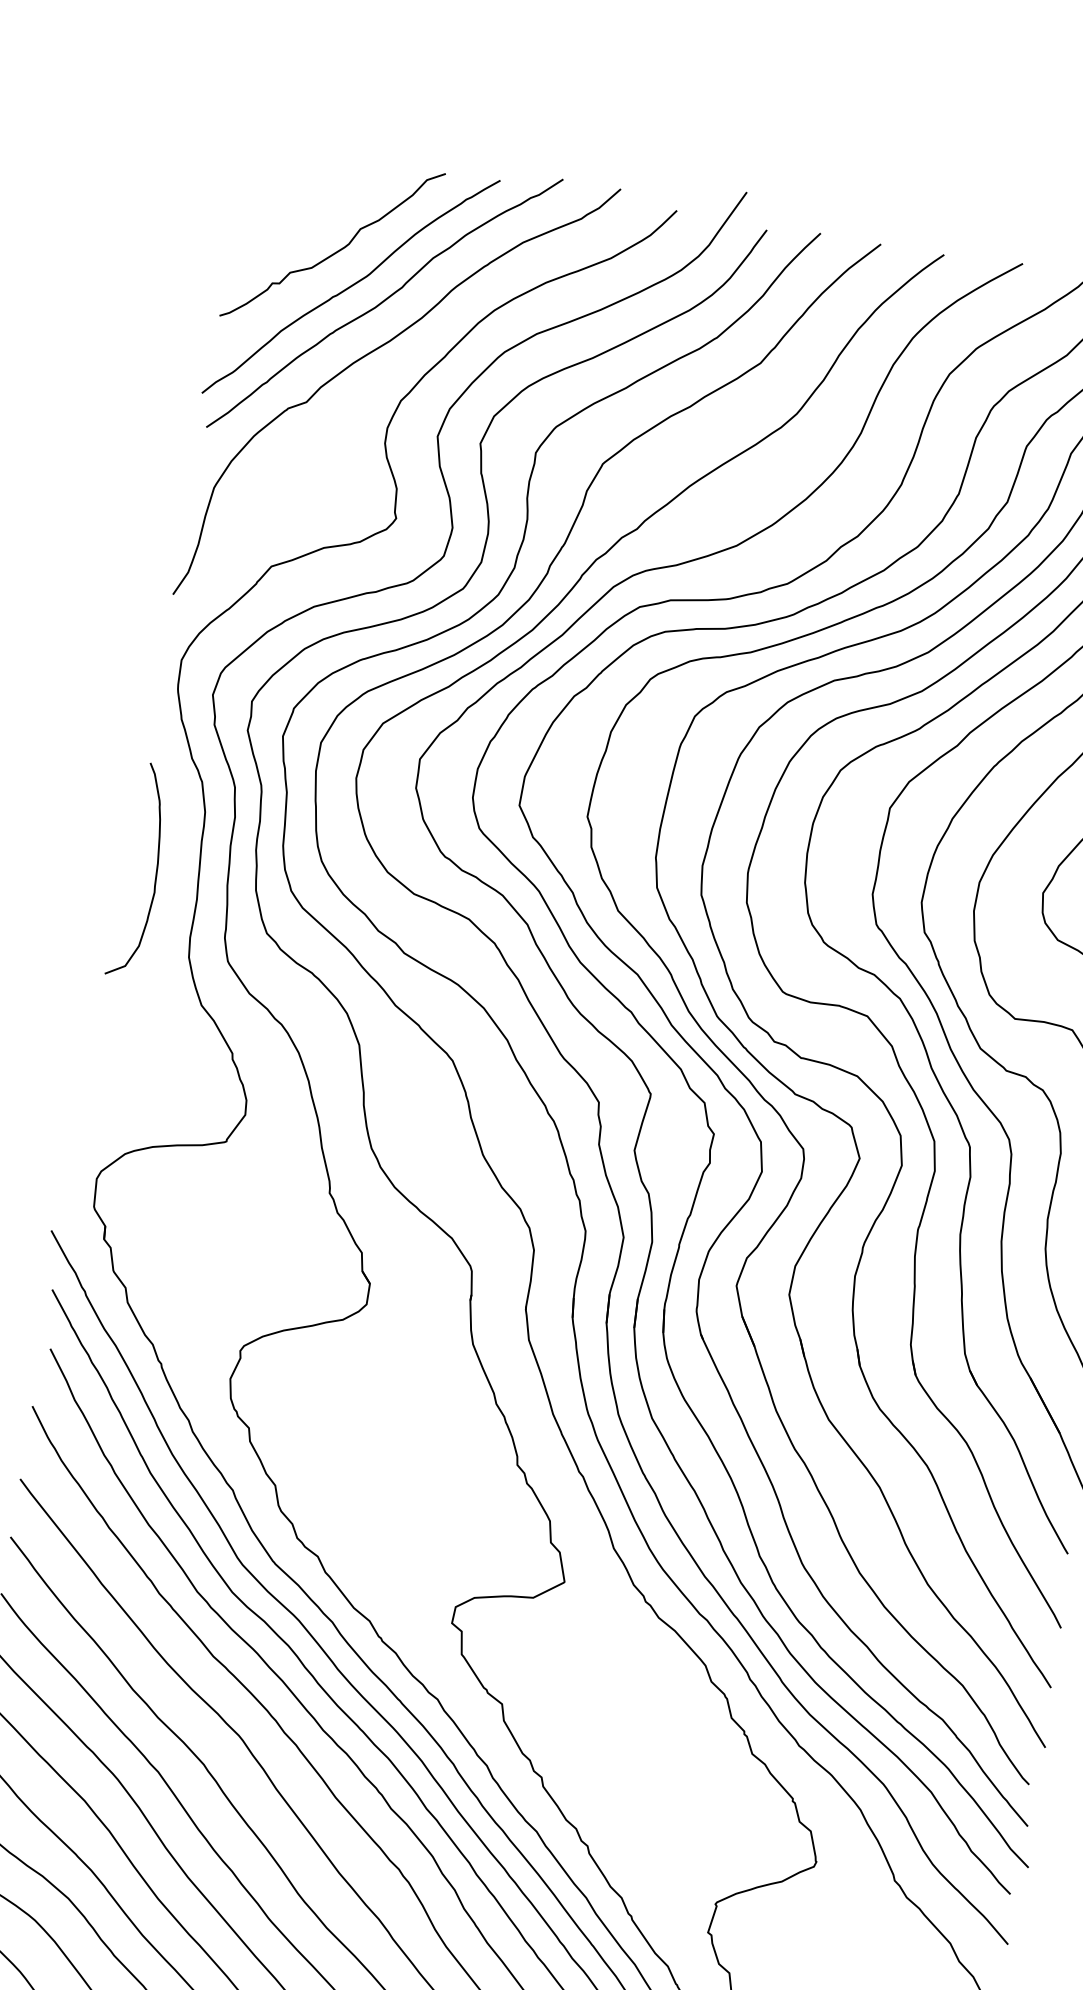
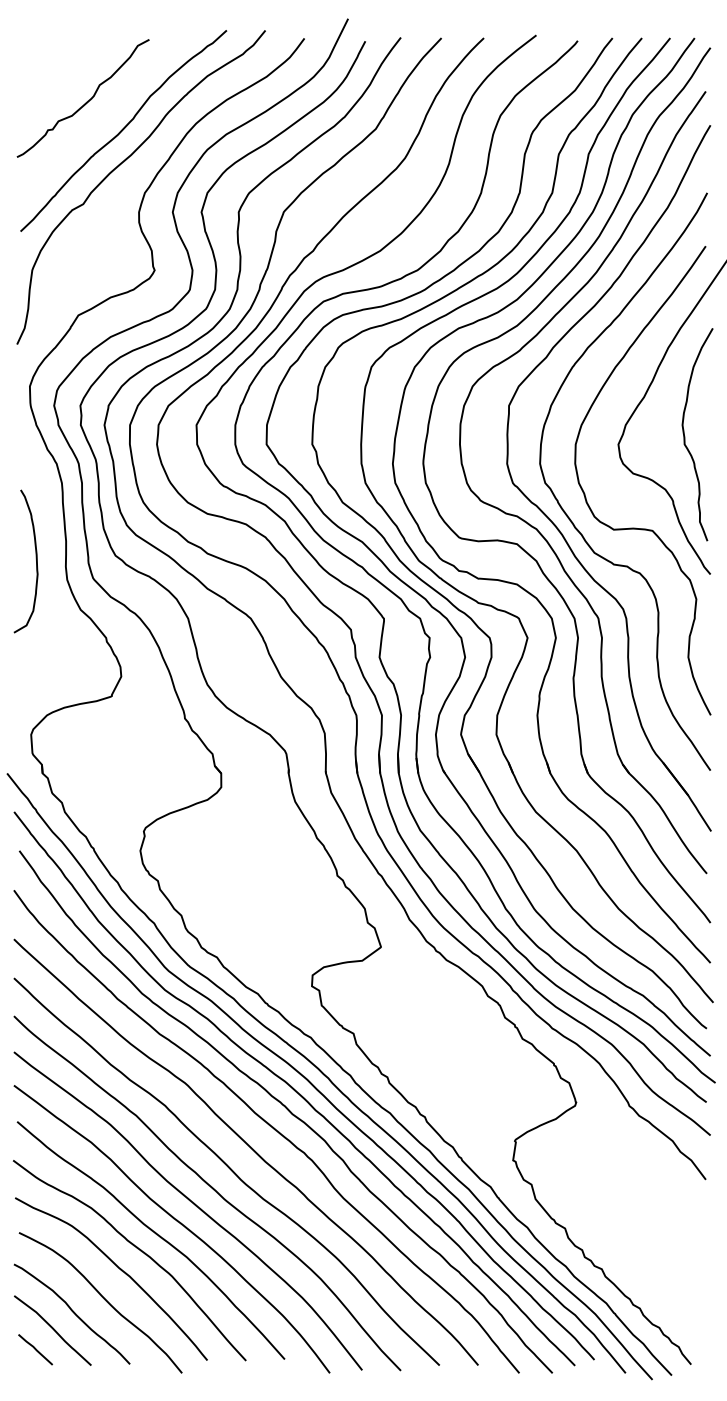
curve: (350, 286) -> (99, 123), removed
curve: (155, 868) -> (35, 558), moved

